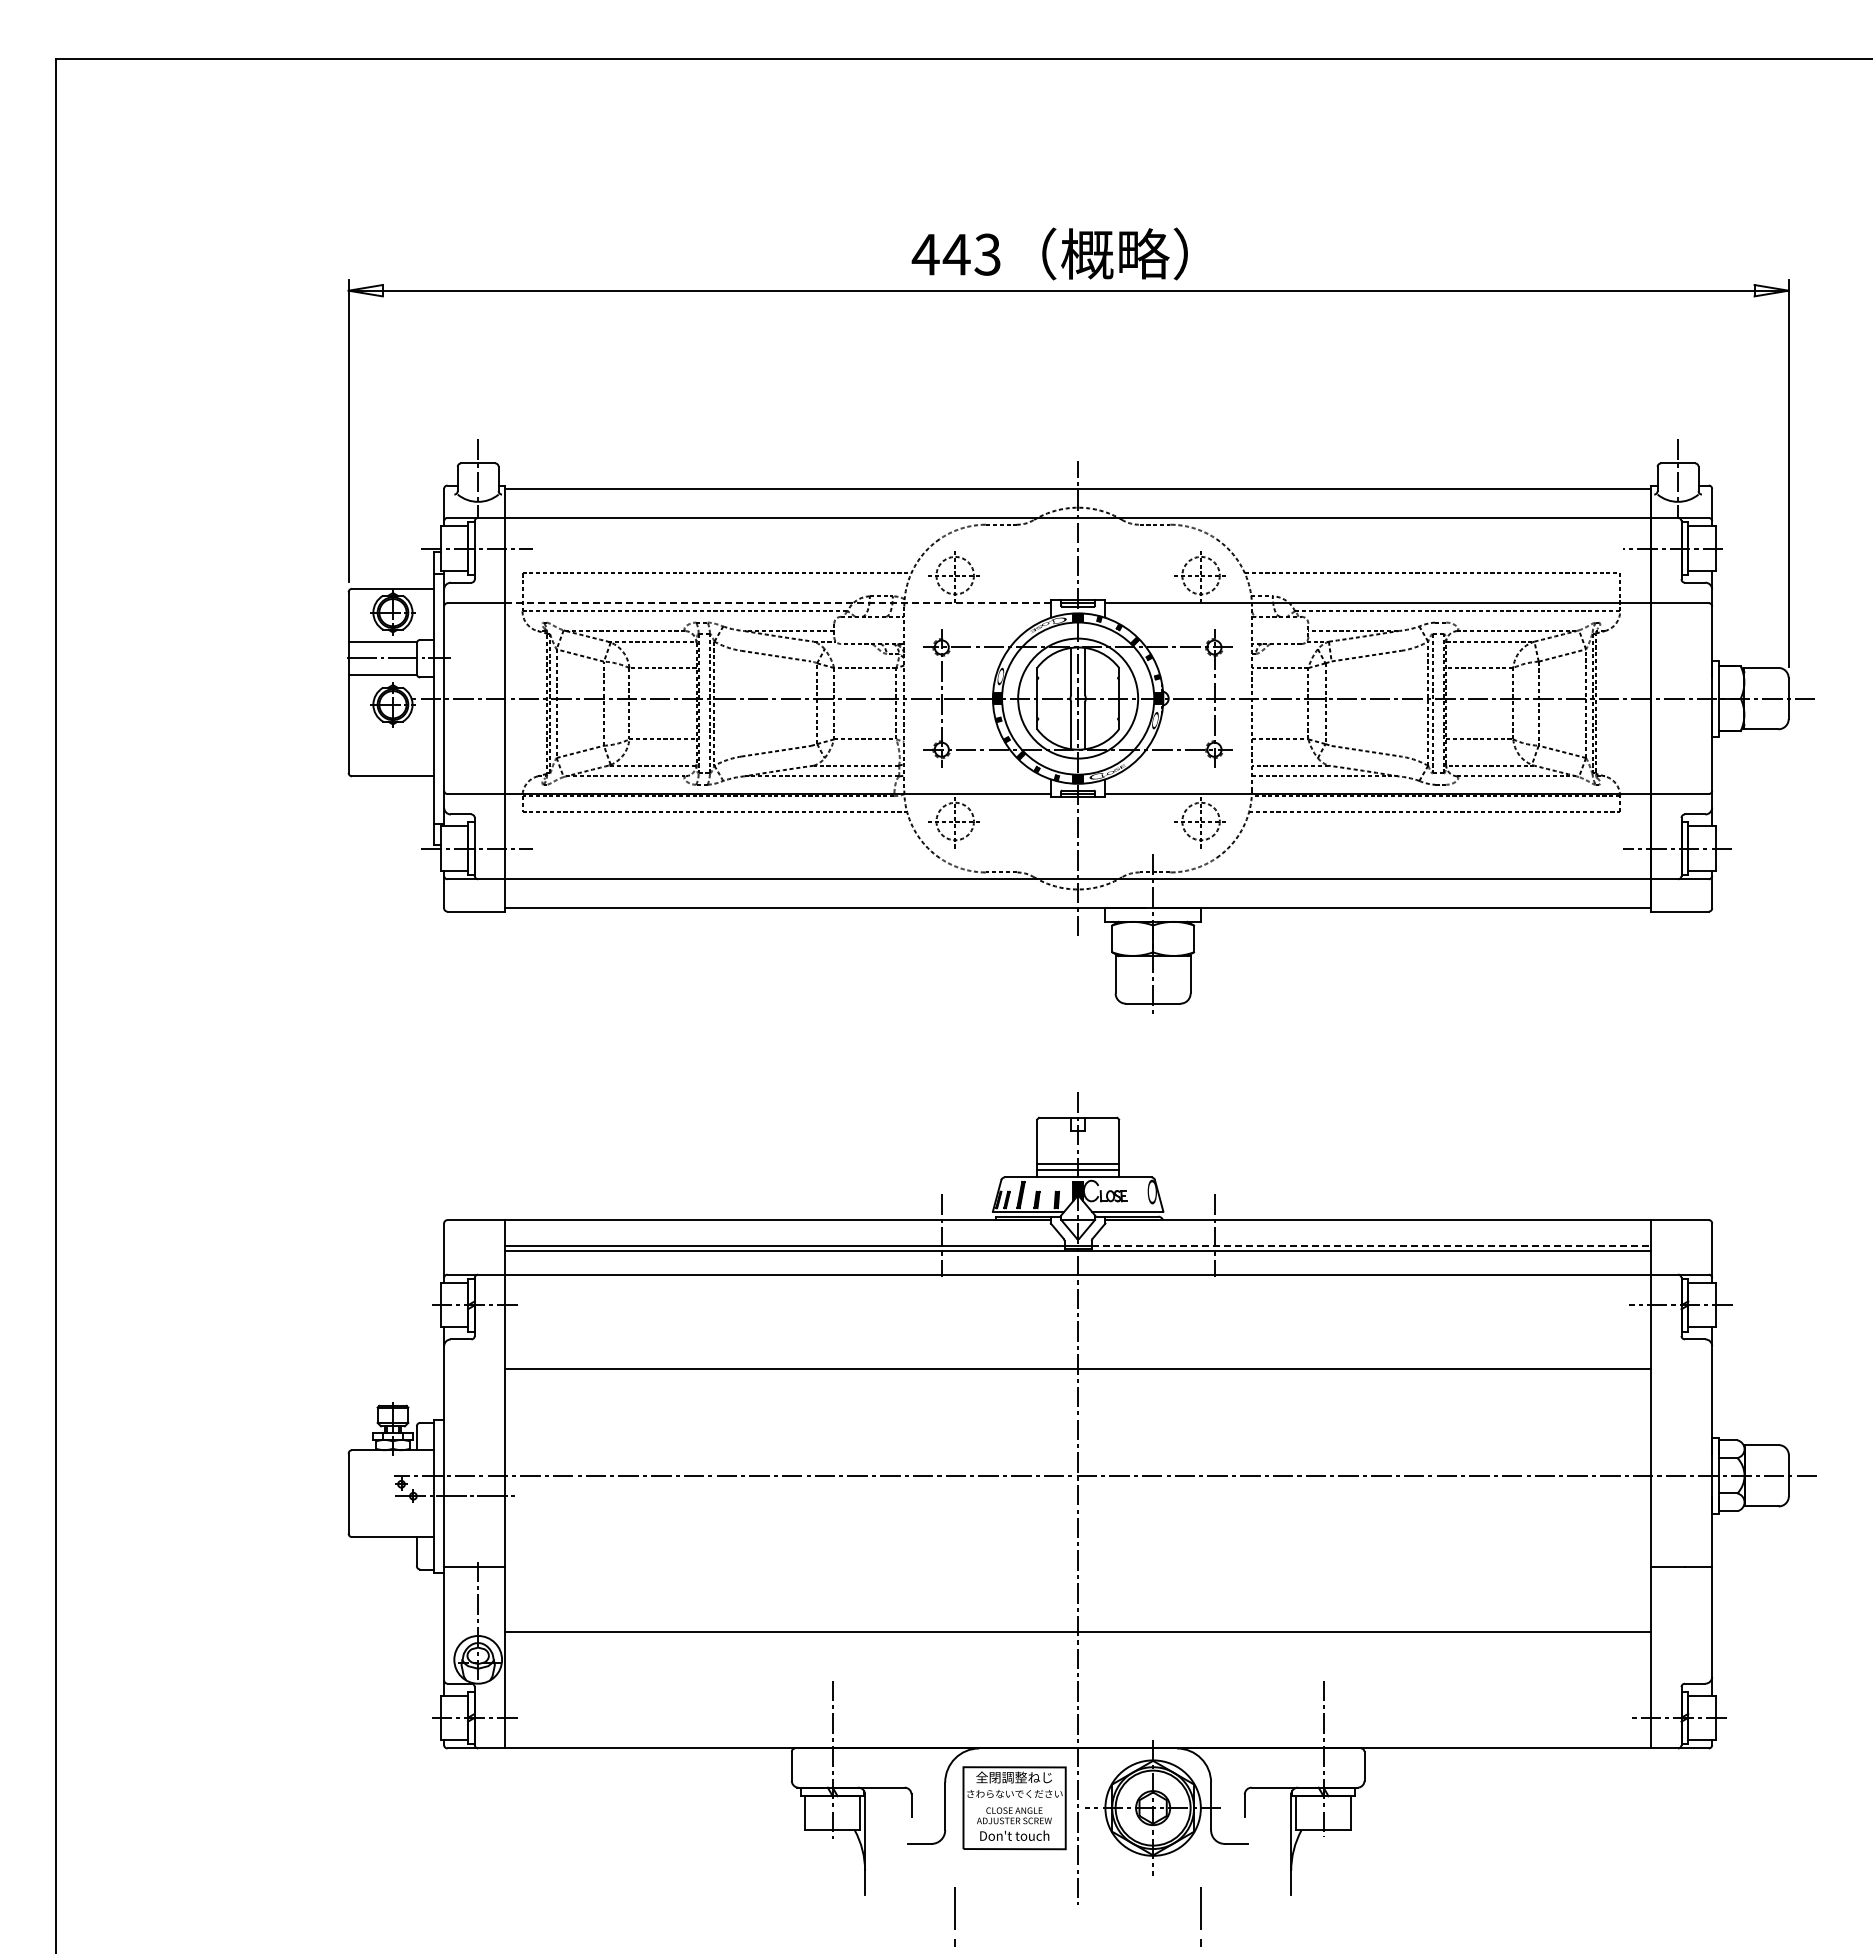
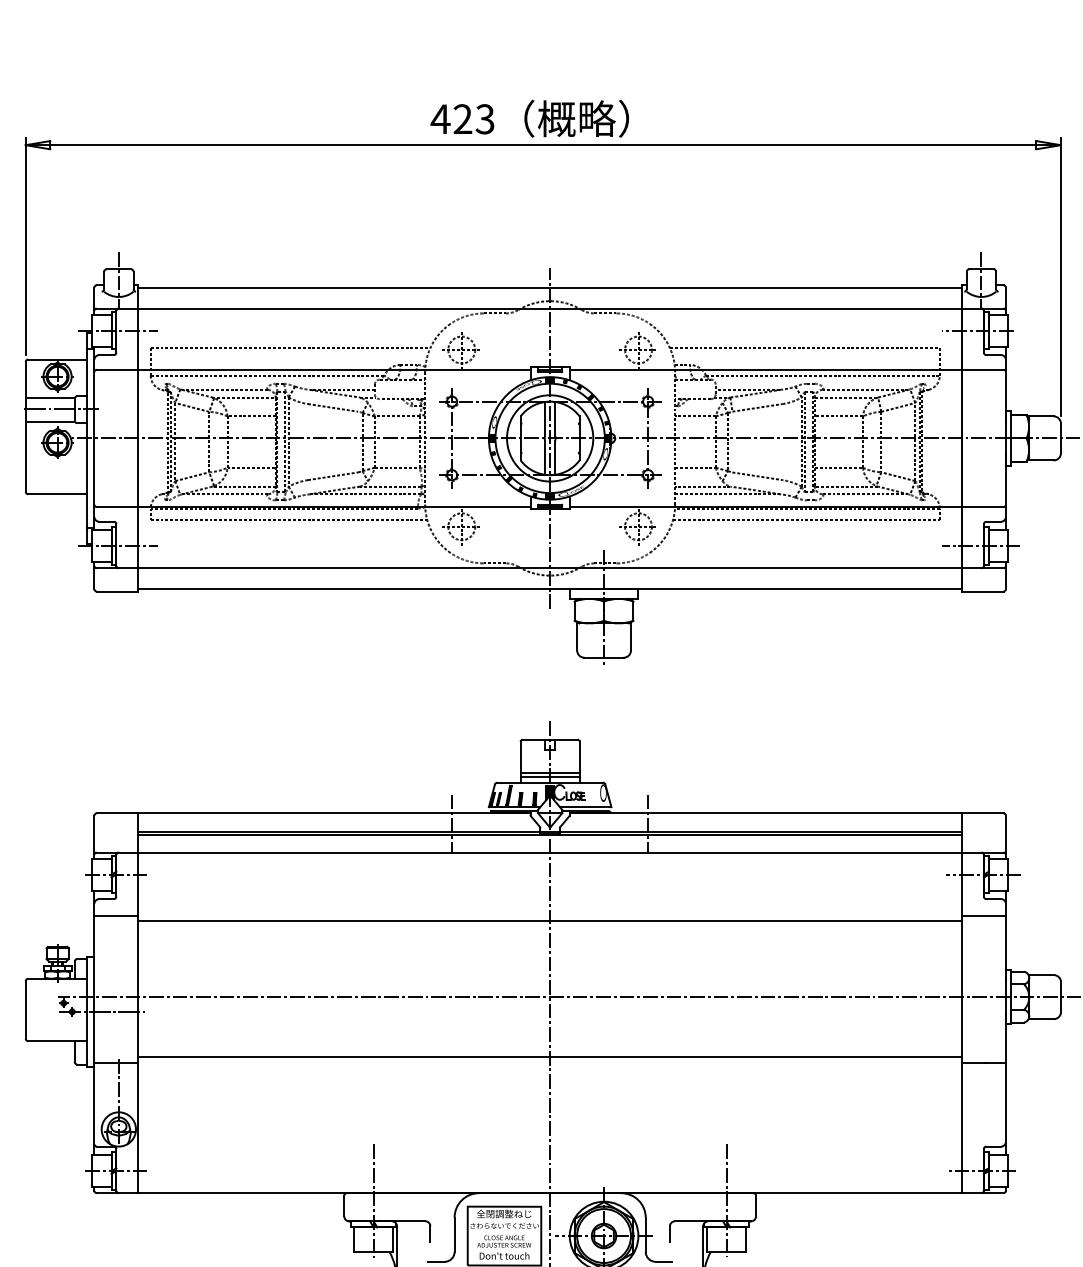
text: (956, 254) -> (462, 119), 443 -> 423
line: (778, 603) -> (334, 370), dashed -> solid
line: (1371, 1245) -> (761, 831), dashed -> solid
line: (474, 1362) -> (116, 915), added
line: (1681, 1362) -> (983, 915), added
line: (1077, 1631) -> (549, 1056), moved

